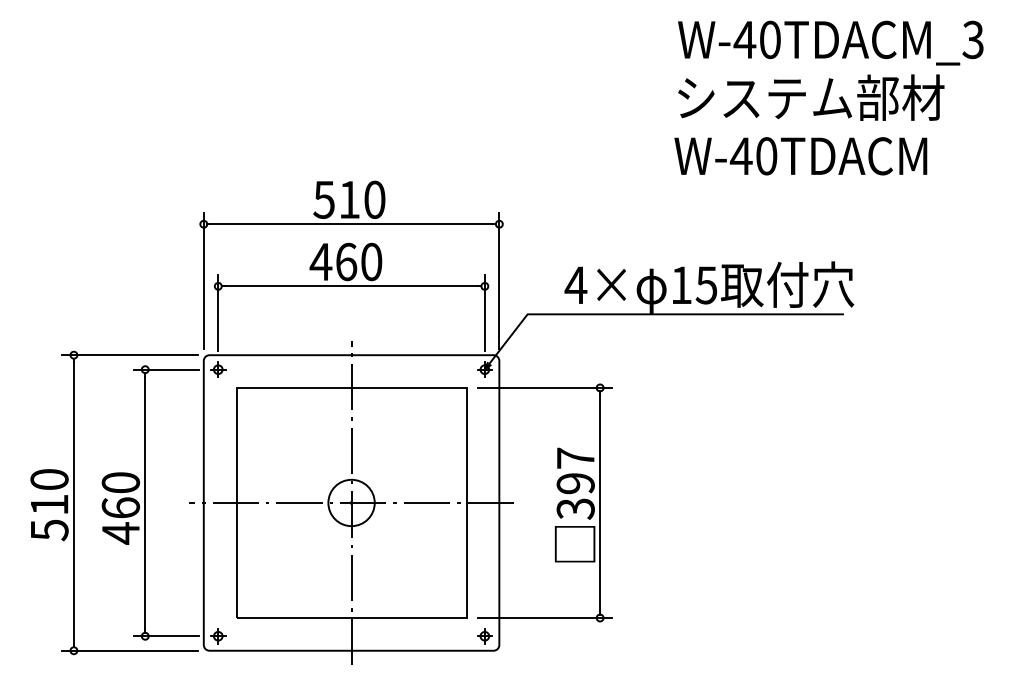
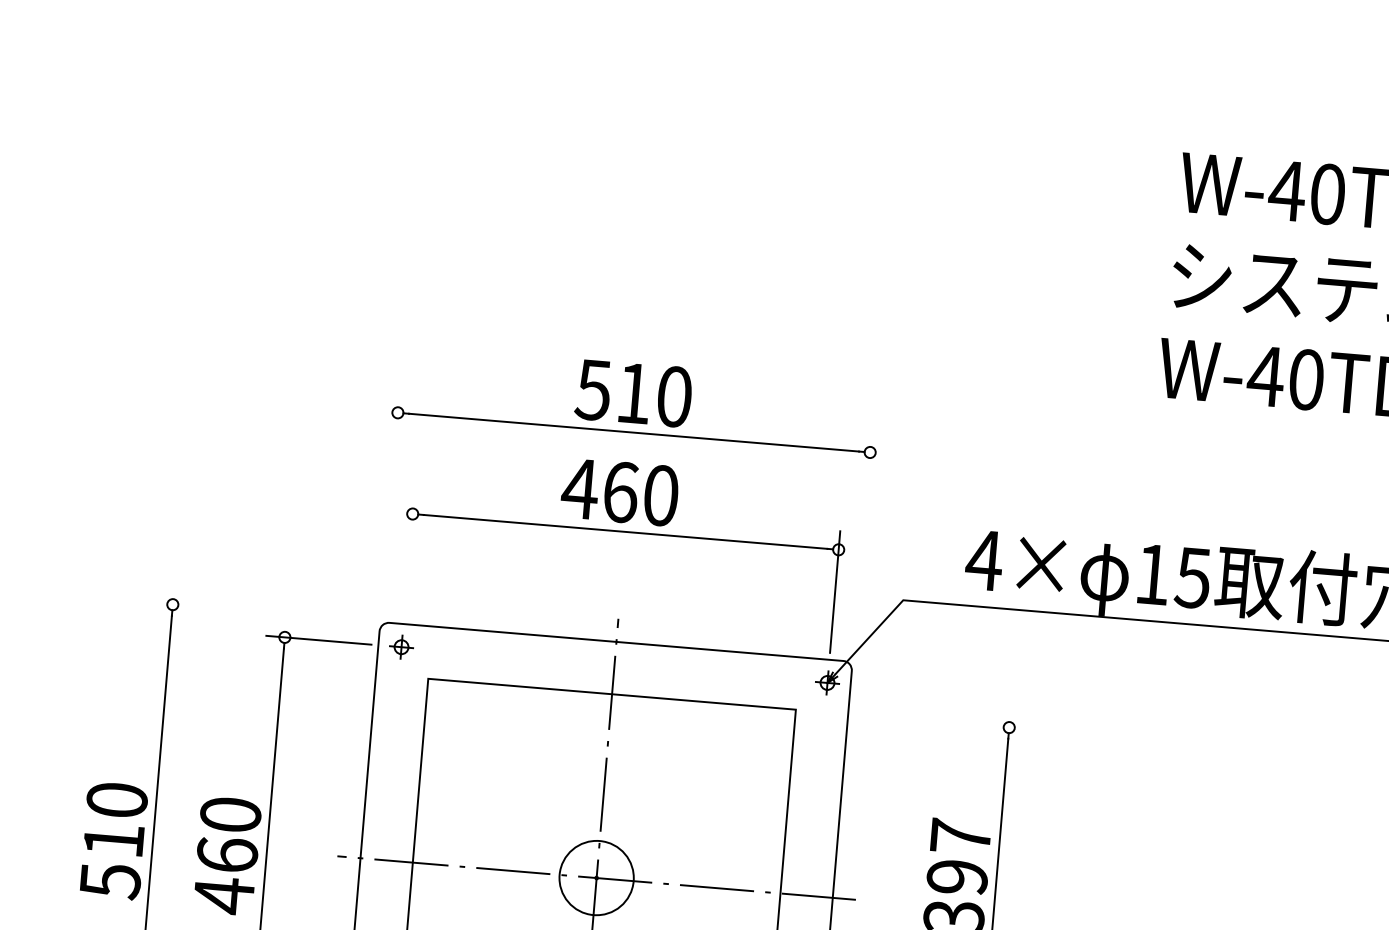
line: (203, 280) -> (389, 502), removed
line: (499, 280) -> (862, 542), removed
line: (218, 312) -> (409, 555), removed
line: (130, 355) -> (263, 612), removed
line: (544, 387) -> (920, 719), removed

